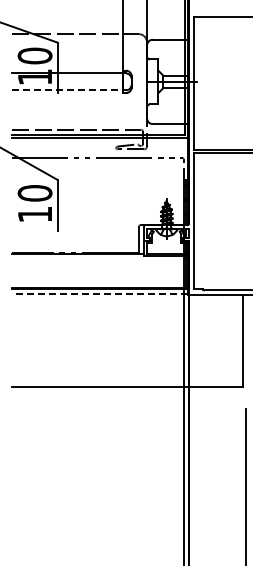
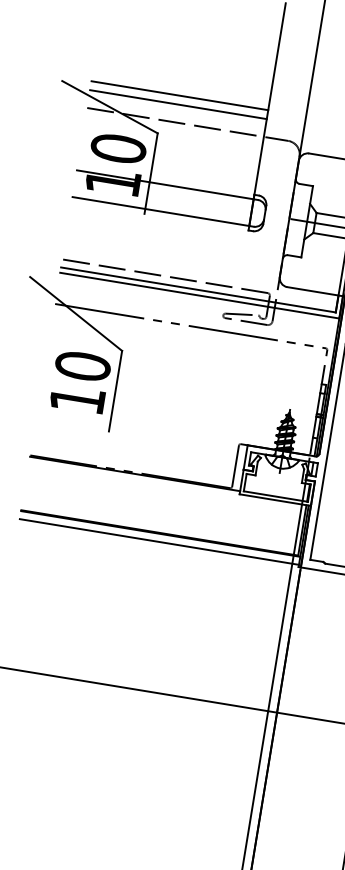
line: (67, 17) -> (179, 96), added
line: (67, 22) -> (178, 104), added
line: (67, 90) -> (160, 211), dashed -> solid
line: (99, 293) -> (159, 541), dashed -> solid

